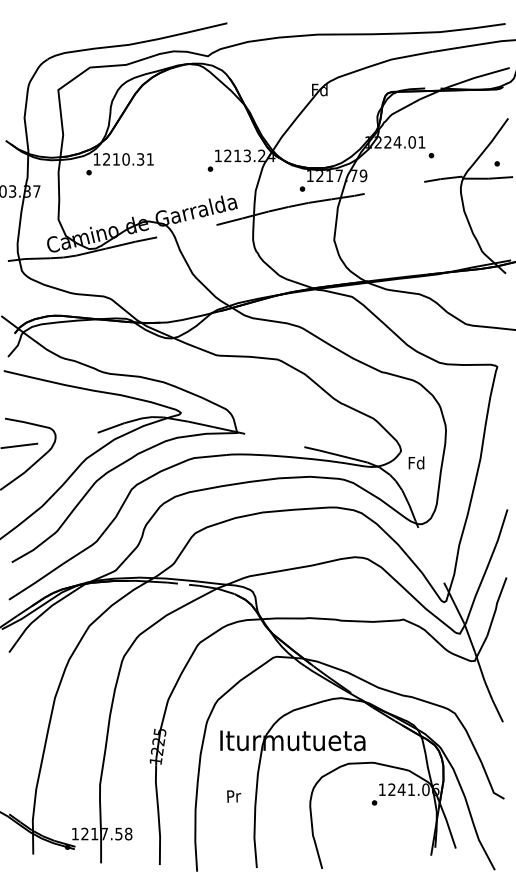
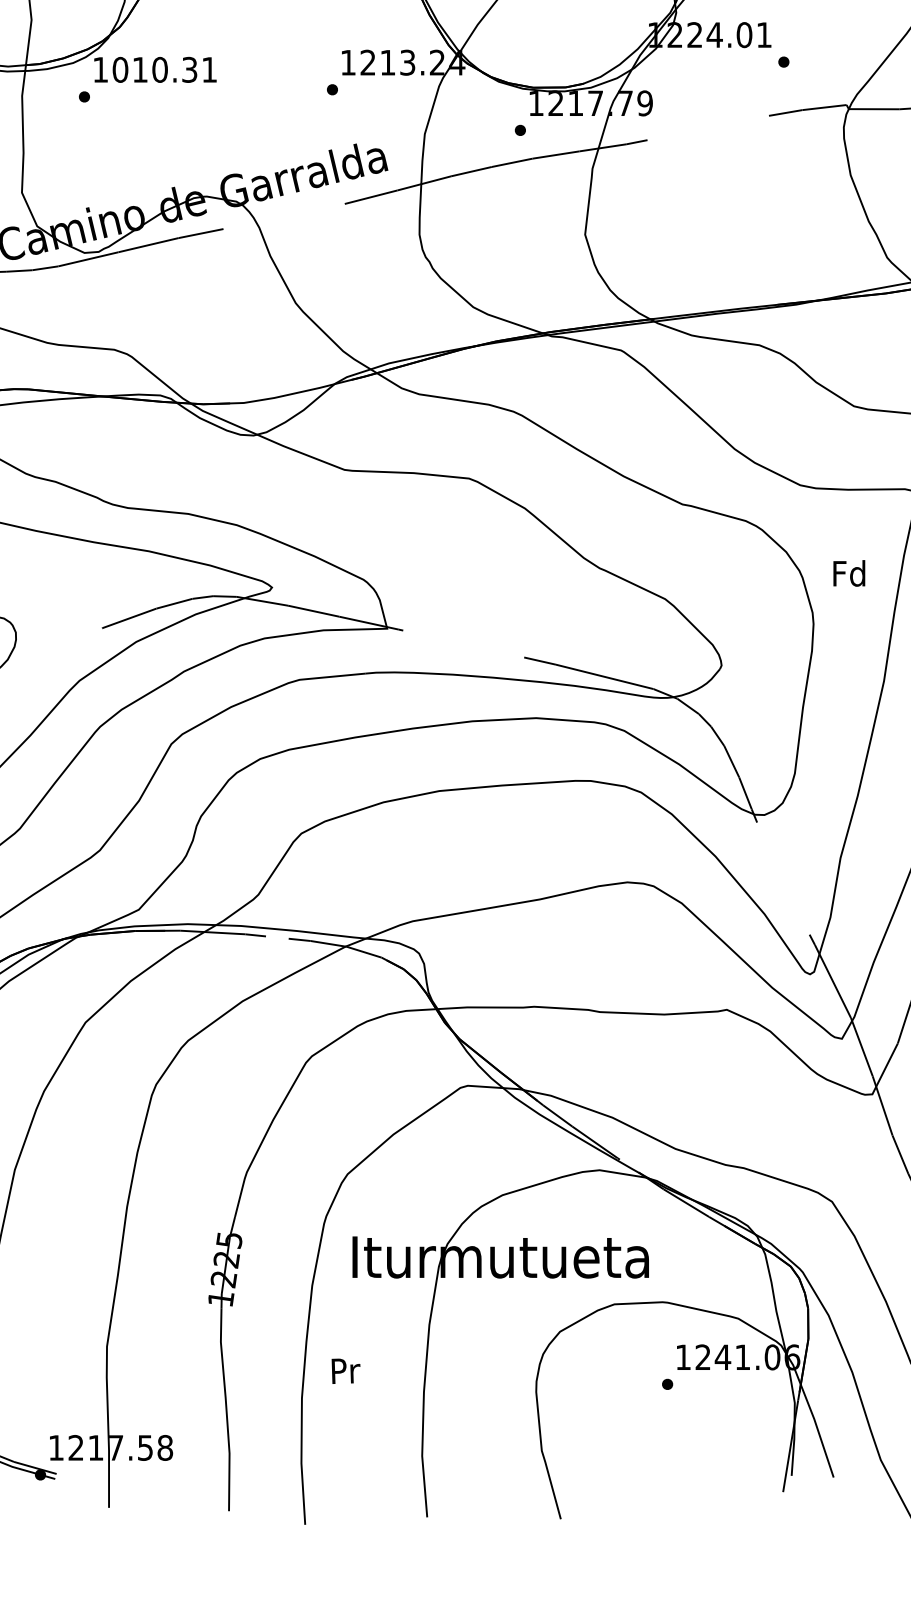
text: (106, 159) -> (120, 69), 1210.31 -> 1010.31
text: (416, 462) -> (849, 572), moved
text: (234, 796) -> (346, 1371), moved

